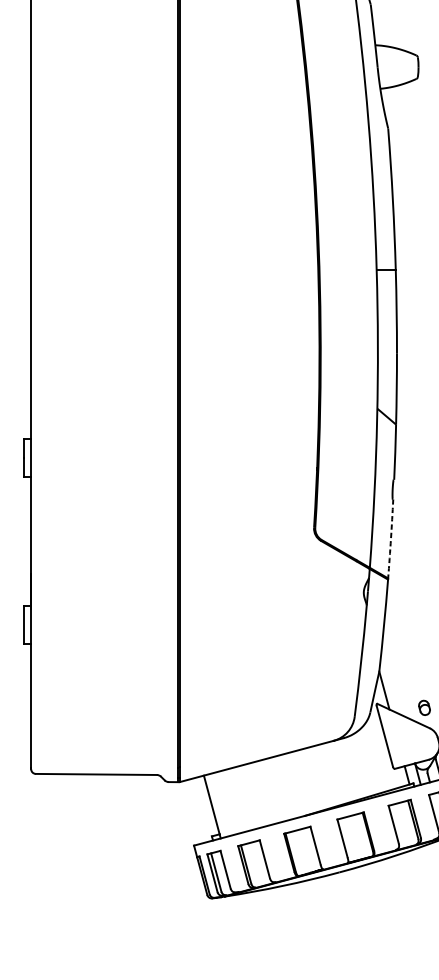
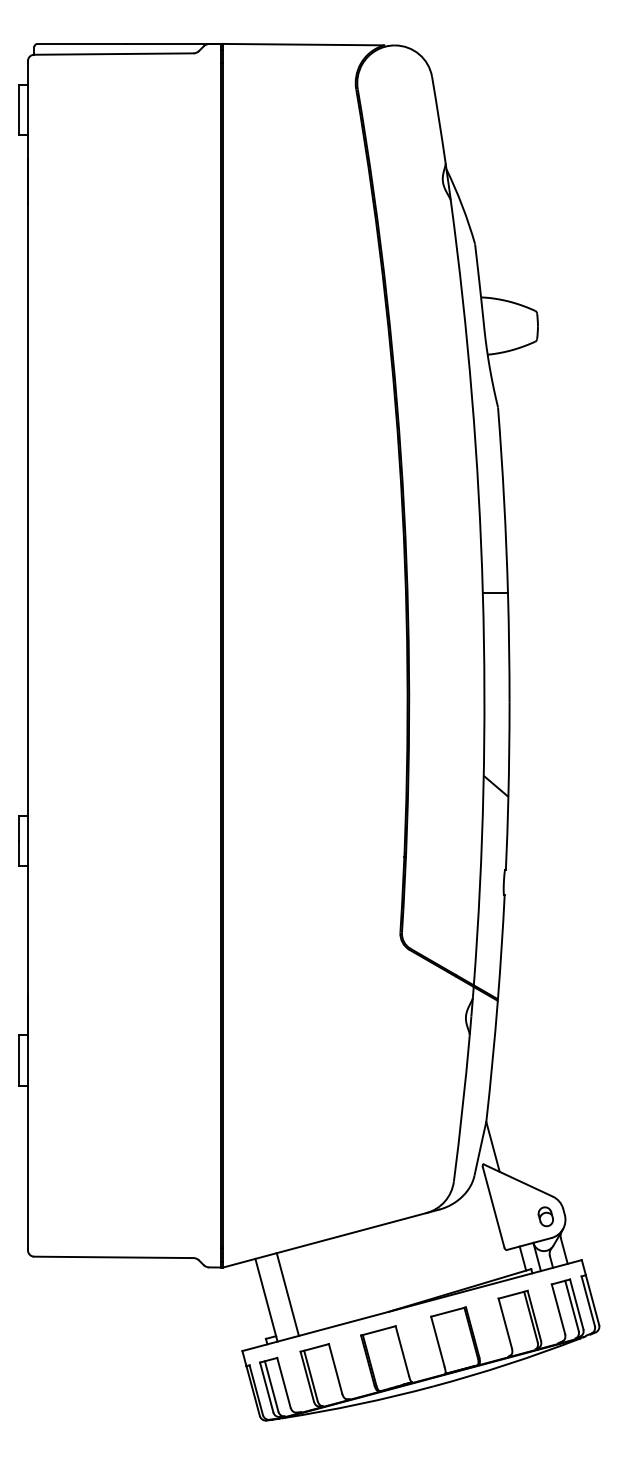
arc: (390, 539) -> (501, 947), dashed -> solid
part: (424, 707) -> (545, 1216), moved
line: (228, 802) -> (287, 1294), added

